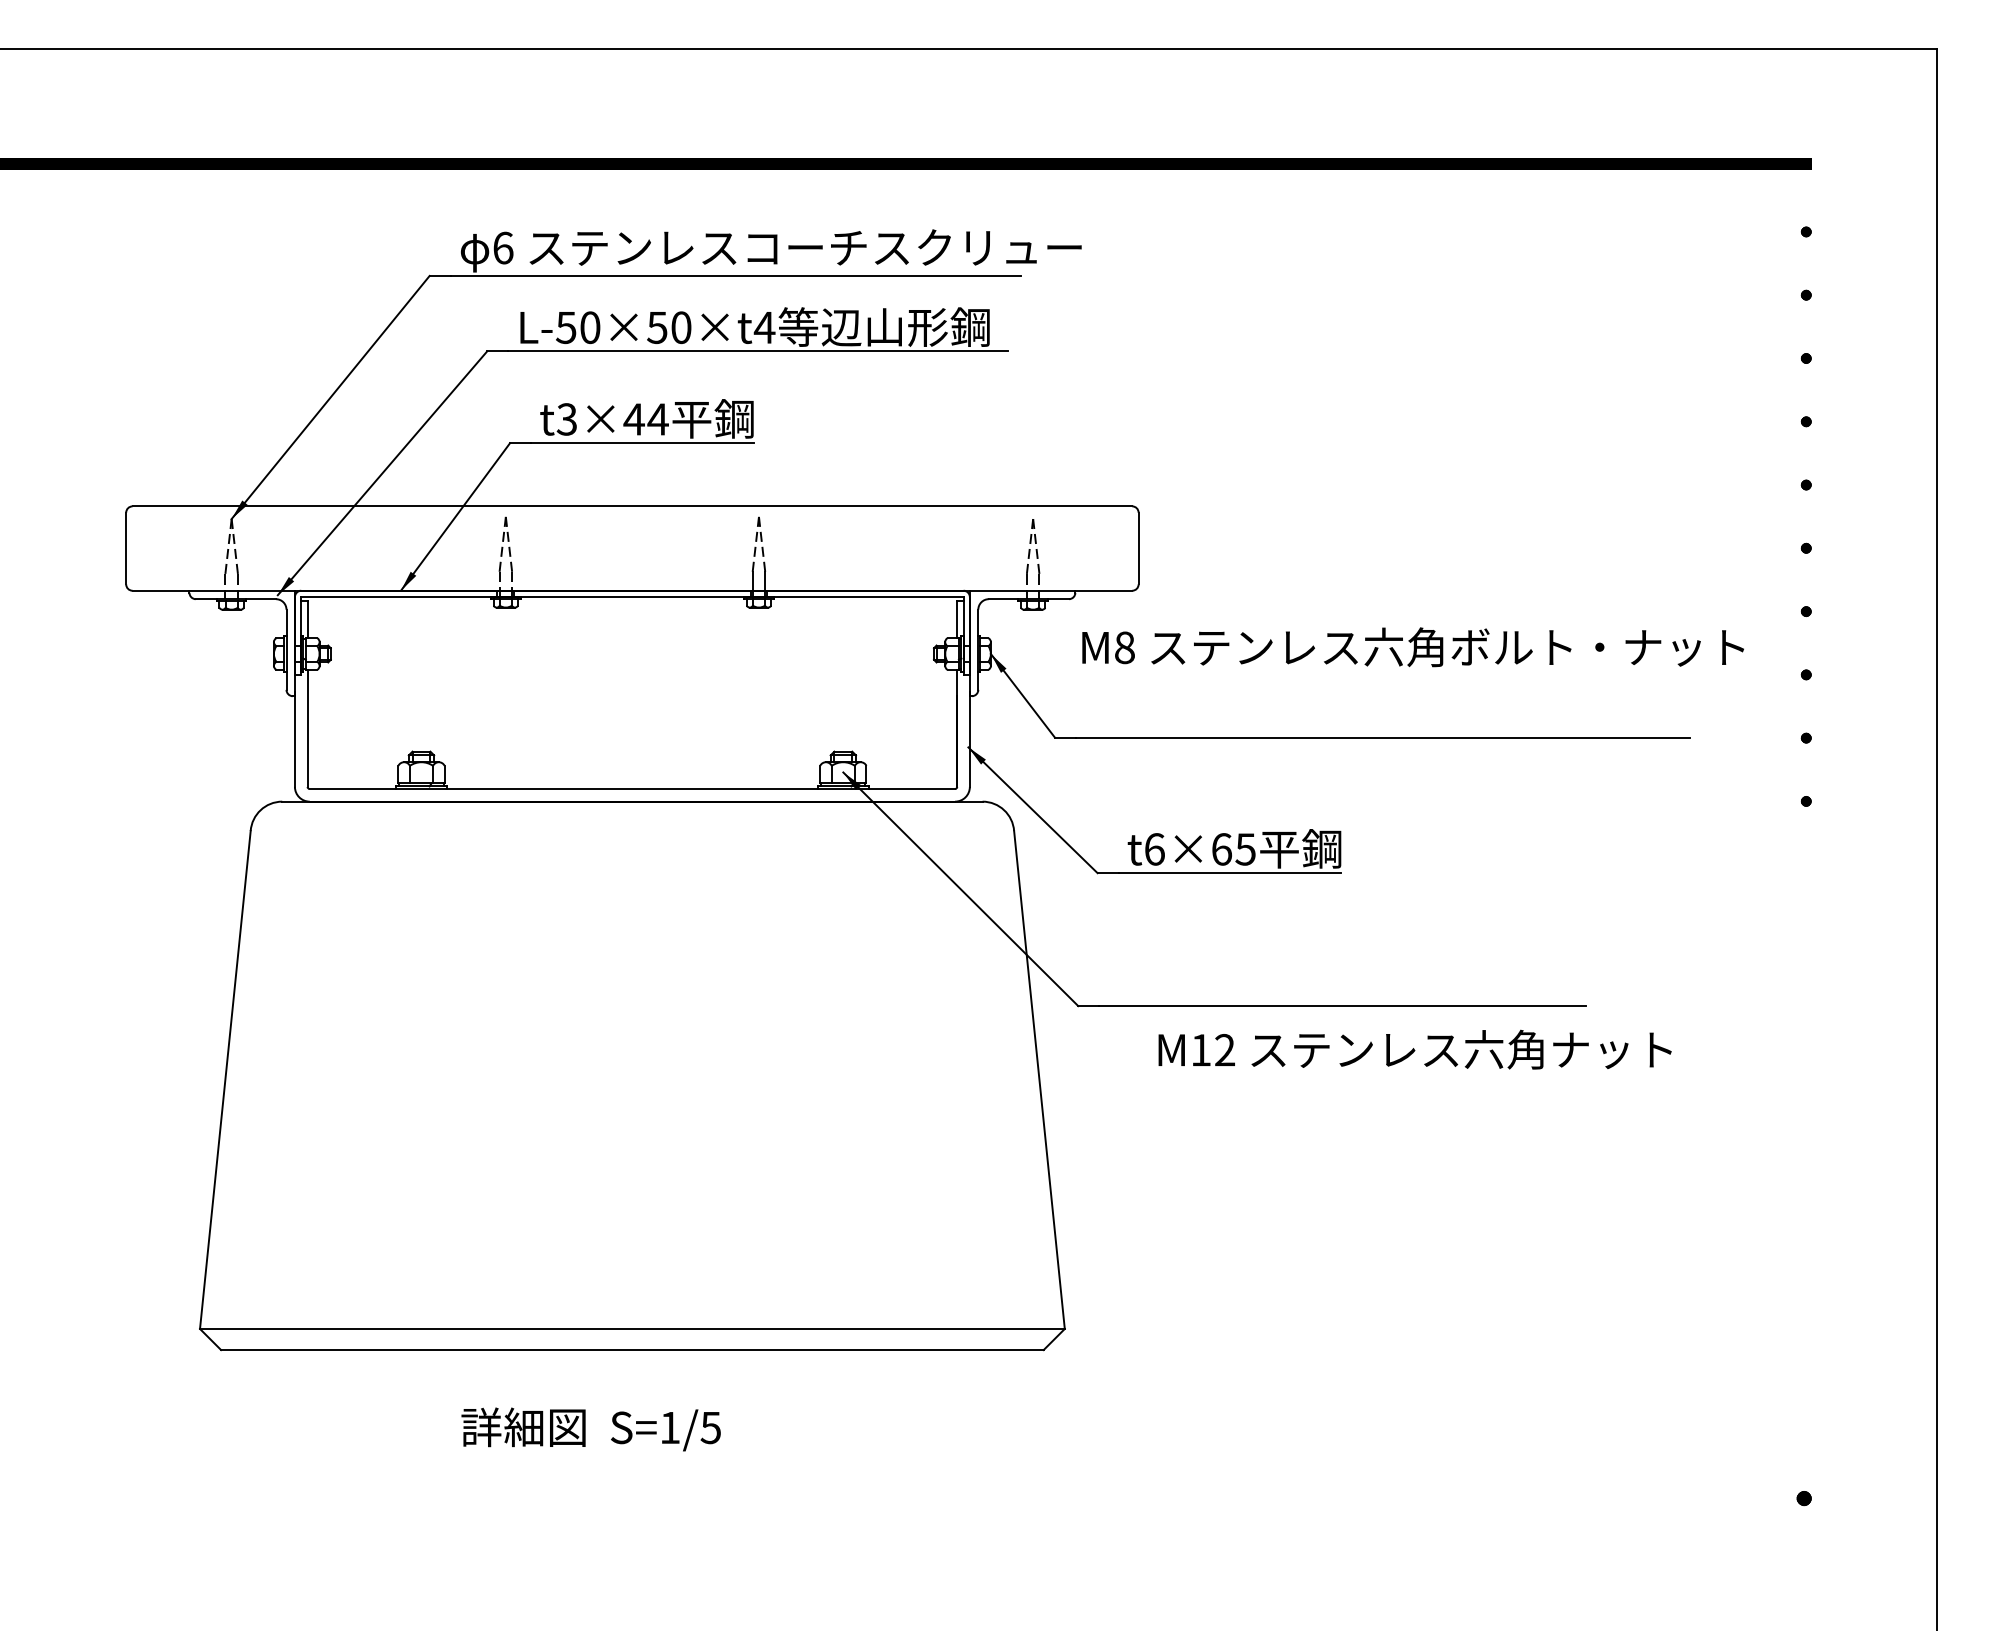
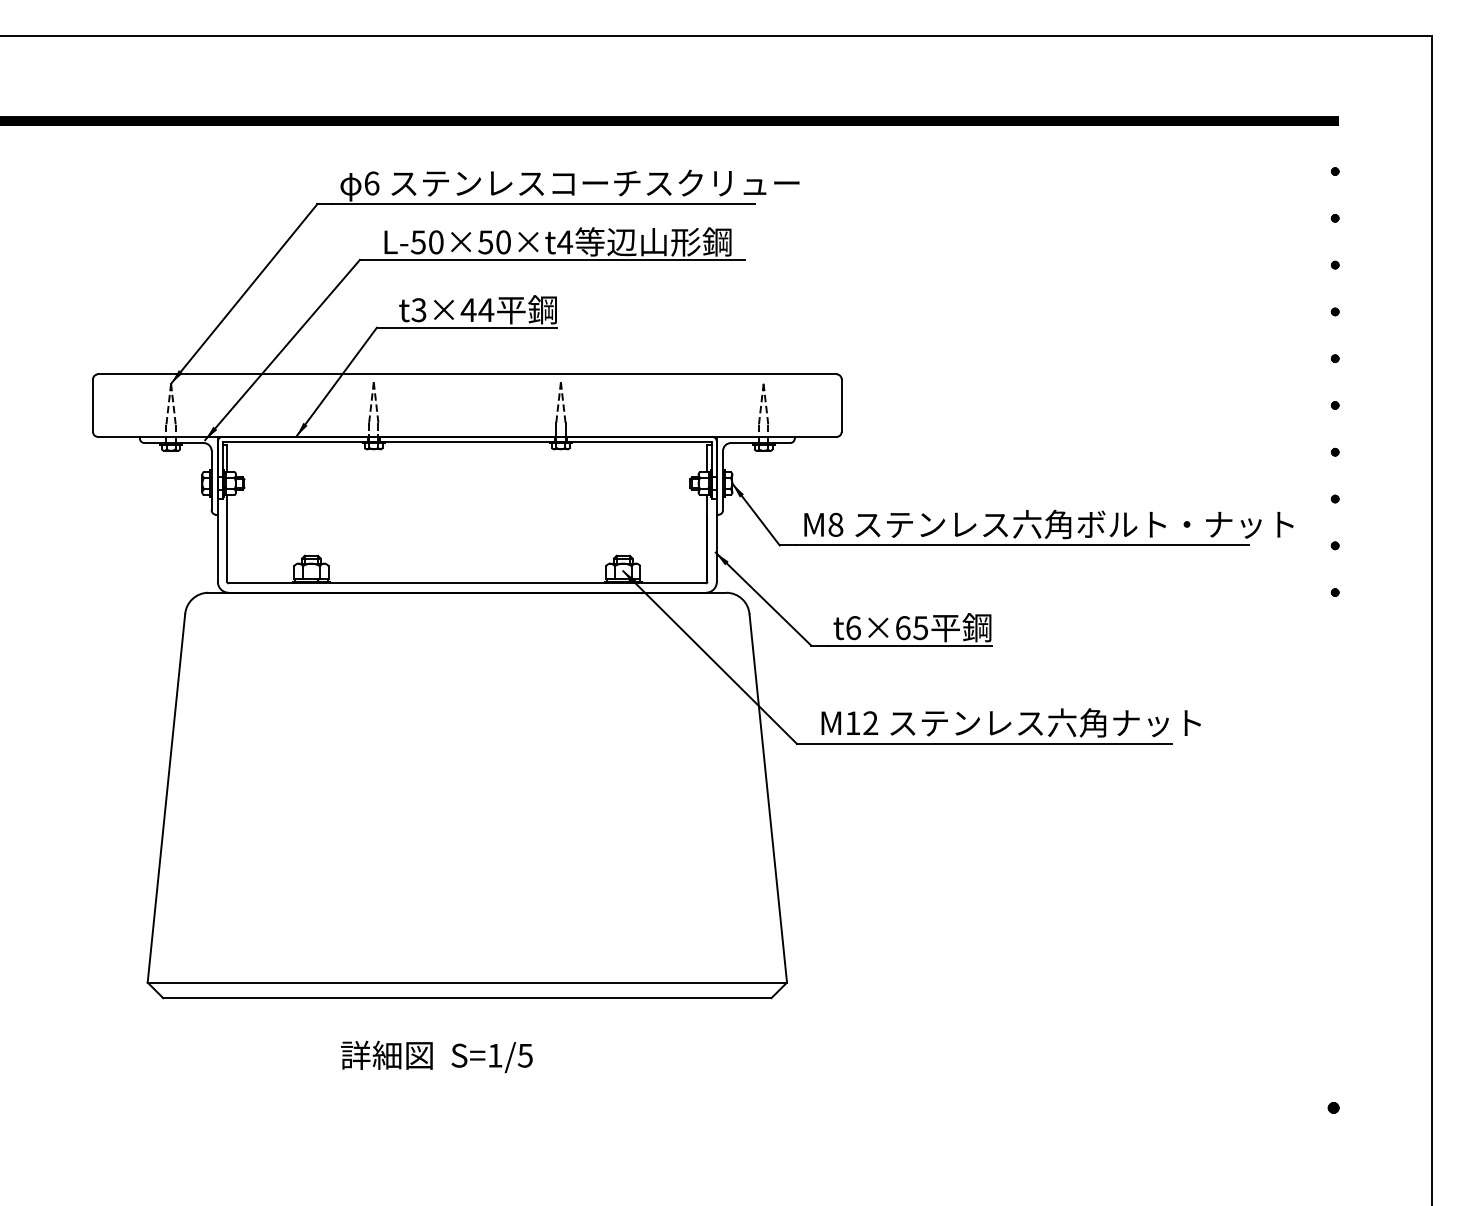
text: (1412, 647) -> (1048, 524), moved
text: (1414, 1049) -> (1010, 722), moved

